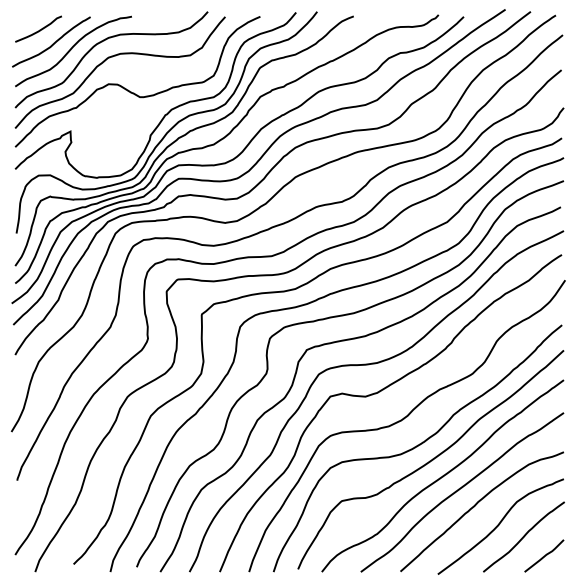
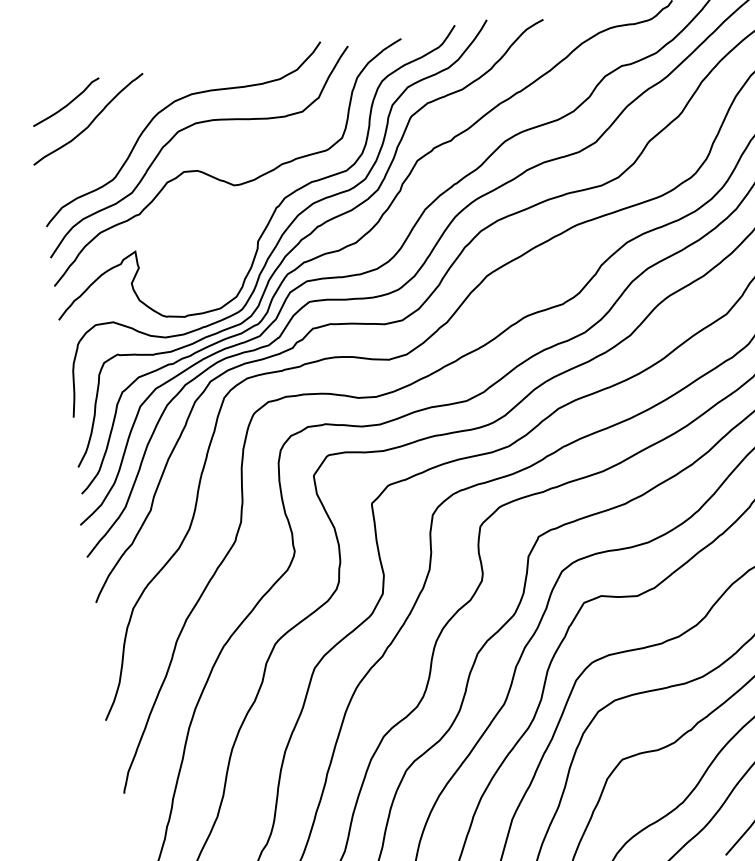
curve: (71, 50) -> (120, 128), removed

